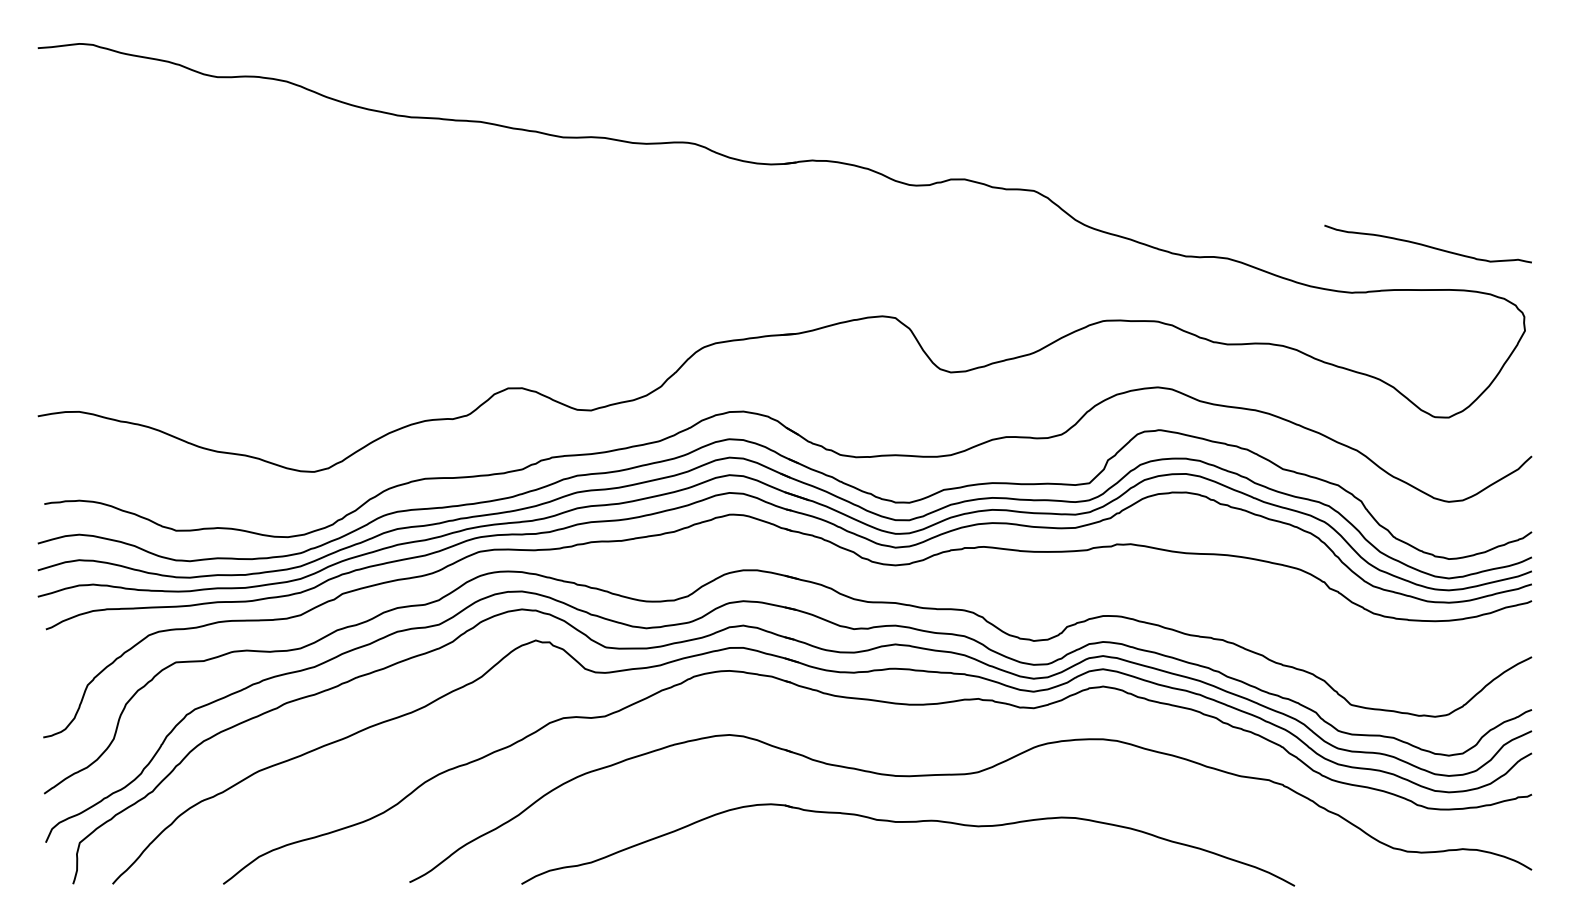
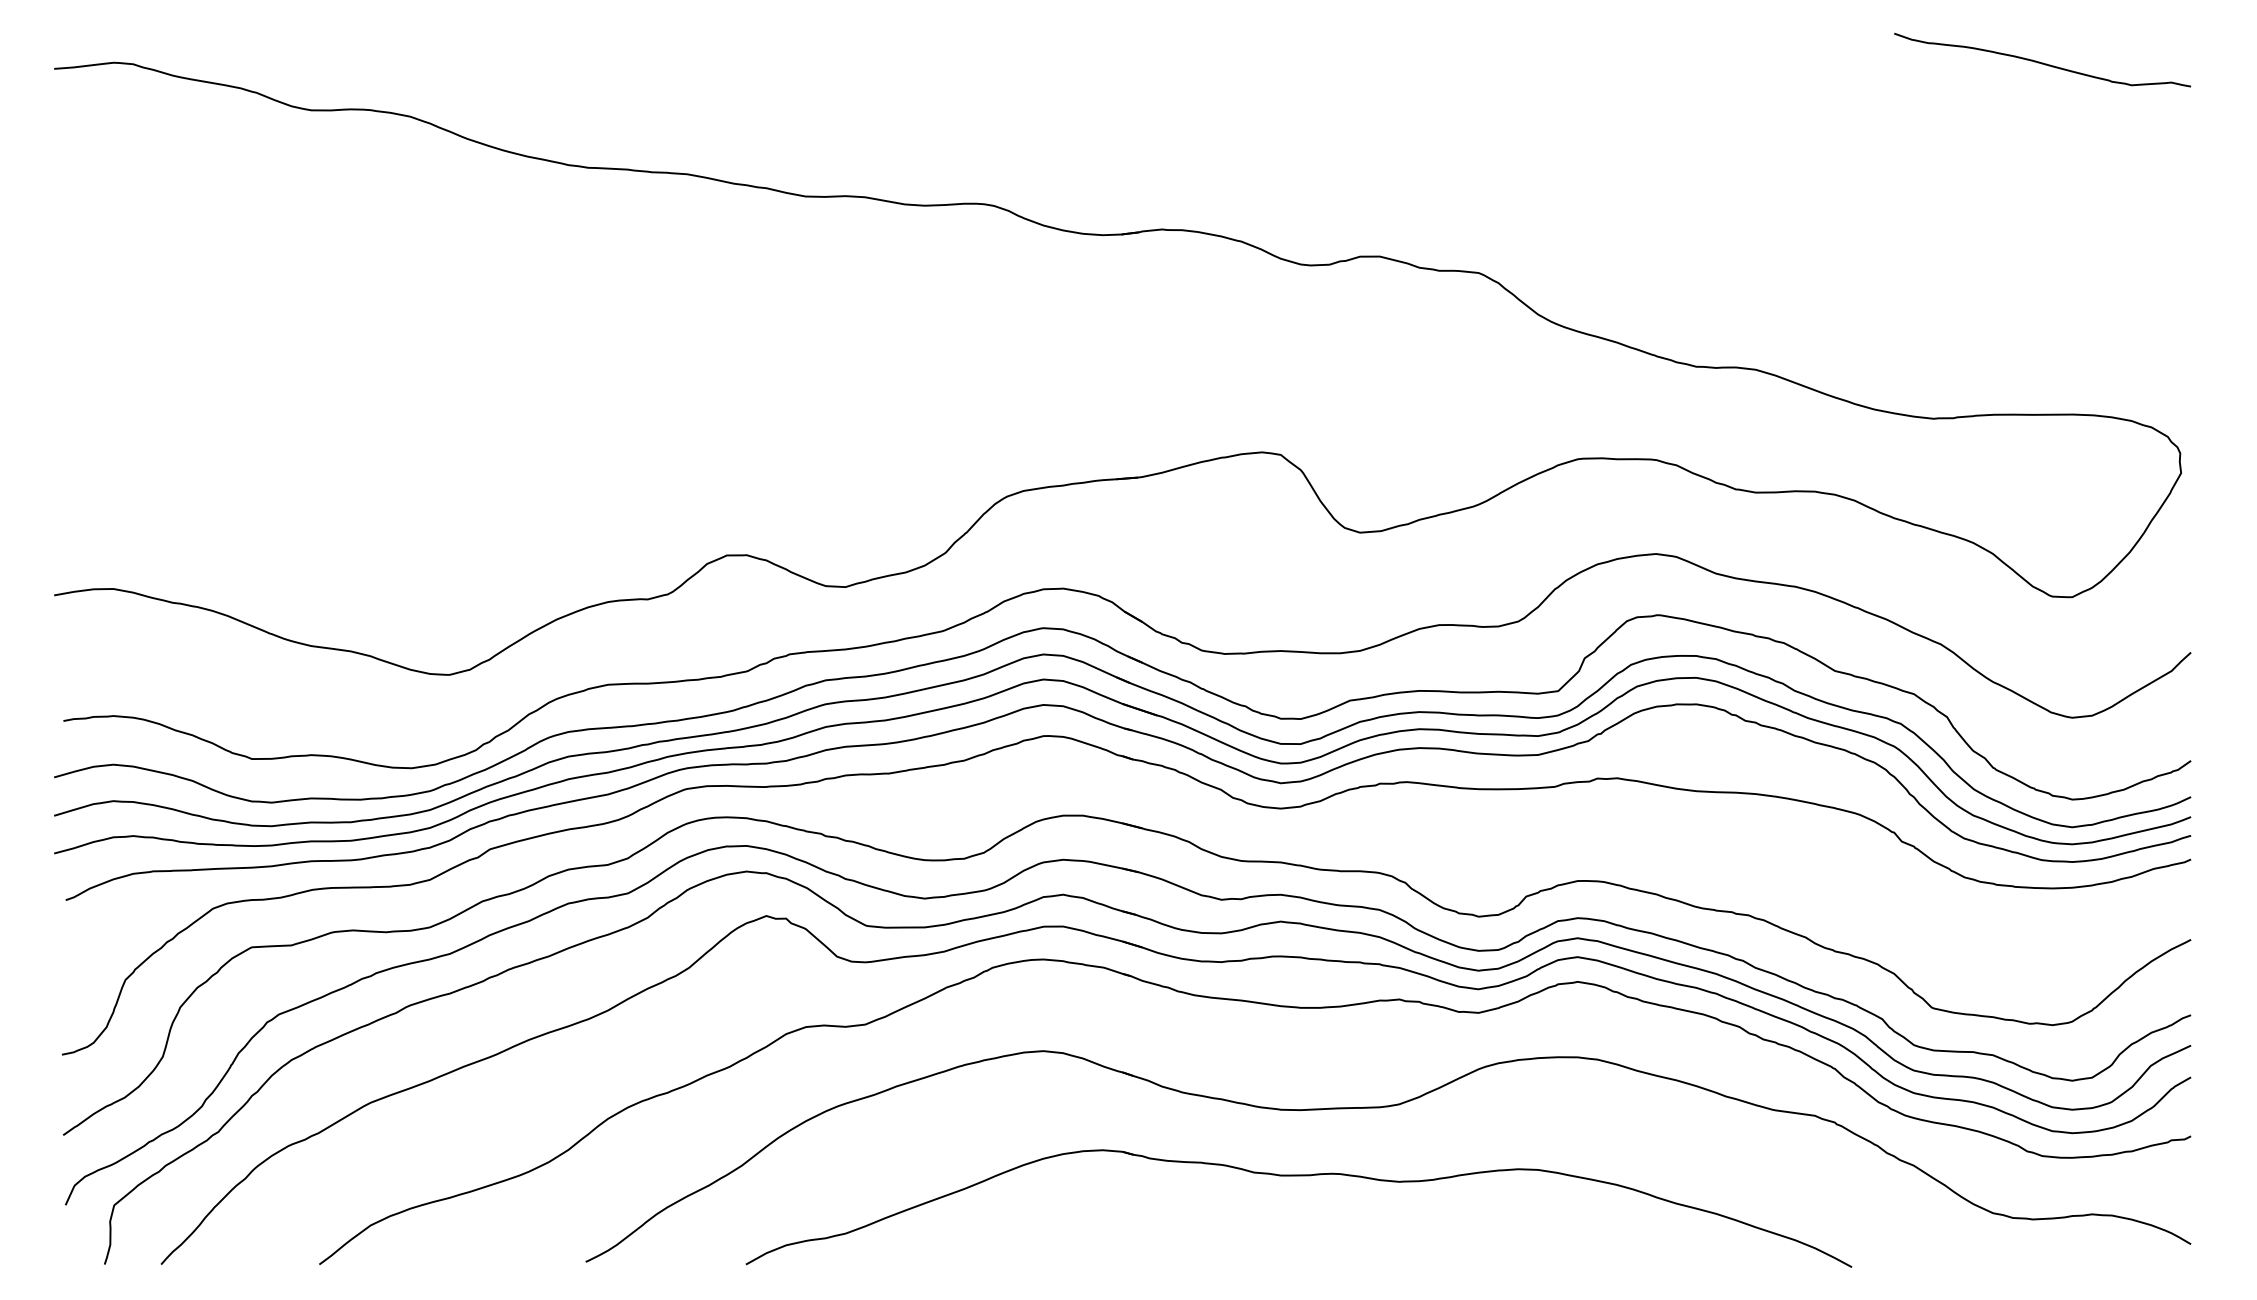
curve: (1427, 245) -> (2041, 62), moved

